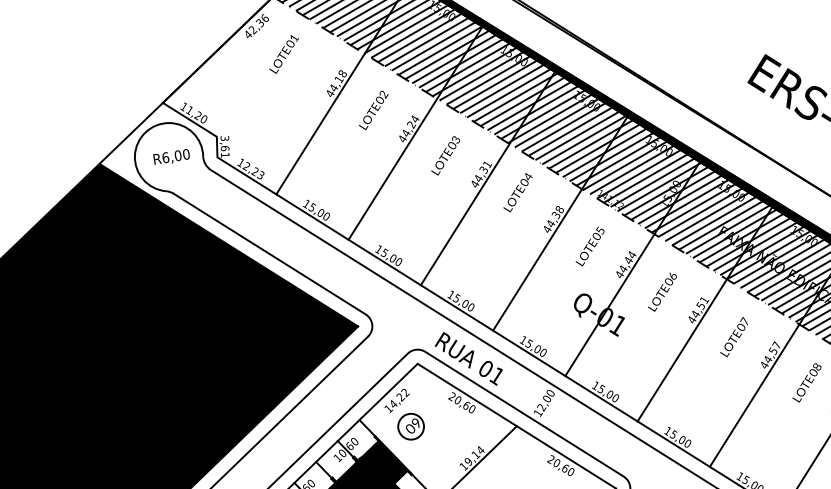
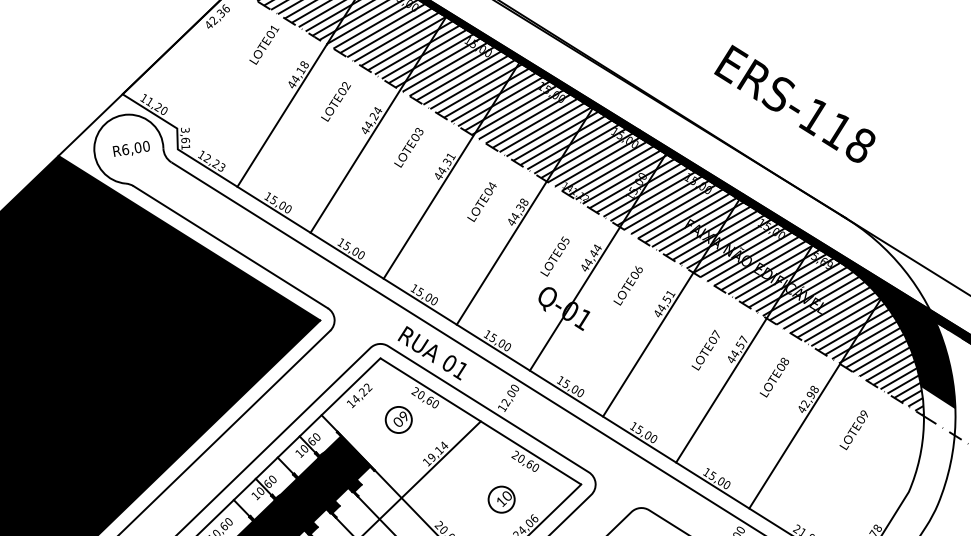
text: (284, 53) -> (264, 44), moved
text: (517, 192) -> (481, 201), moved
text: (589, 246) -> (554, 256), moved
text: (733, 336) -> (705, 349), moved
part: (410, 426) -> (398, 419), moved

